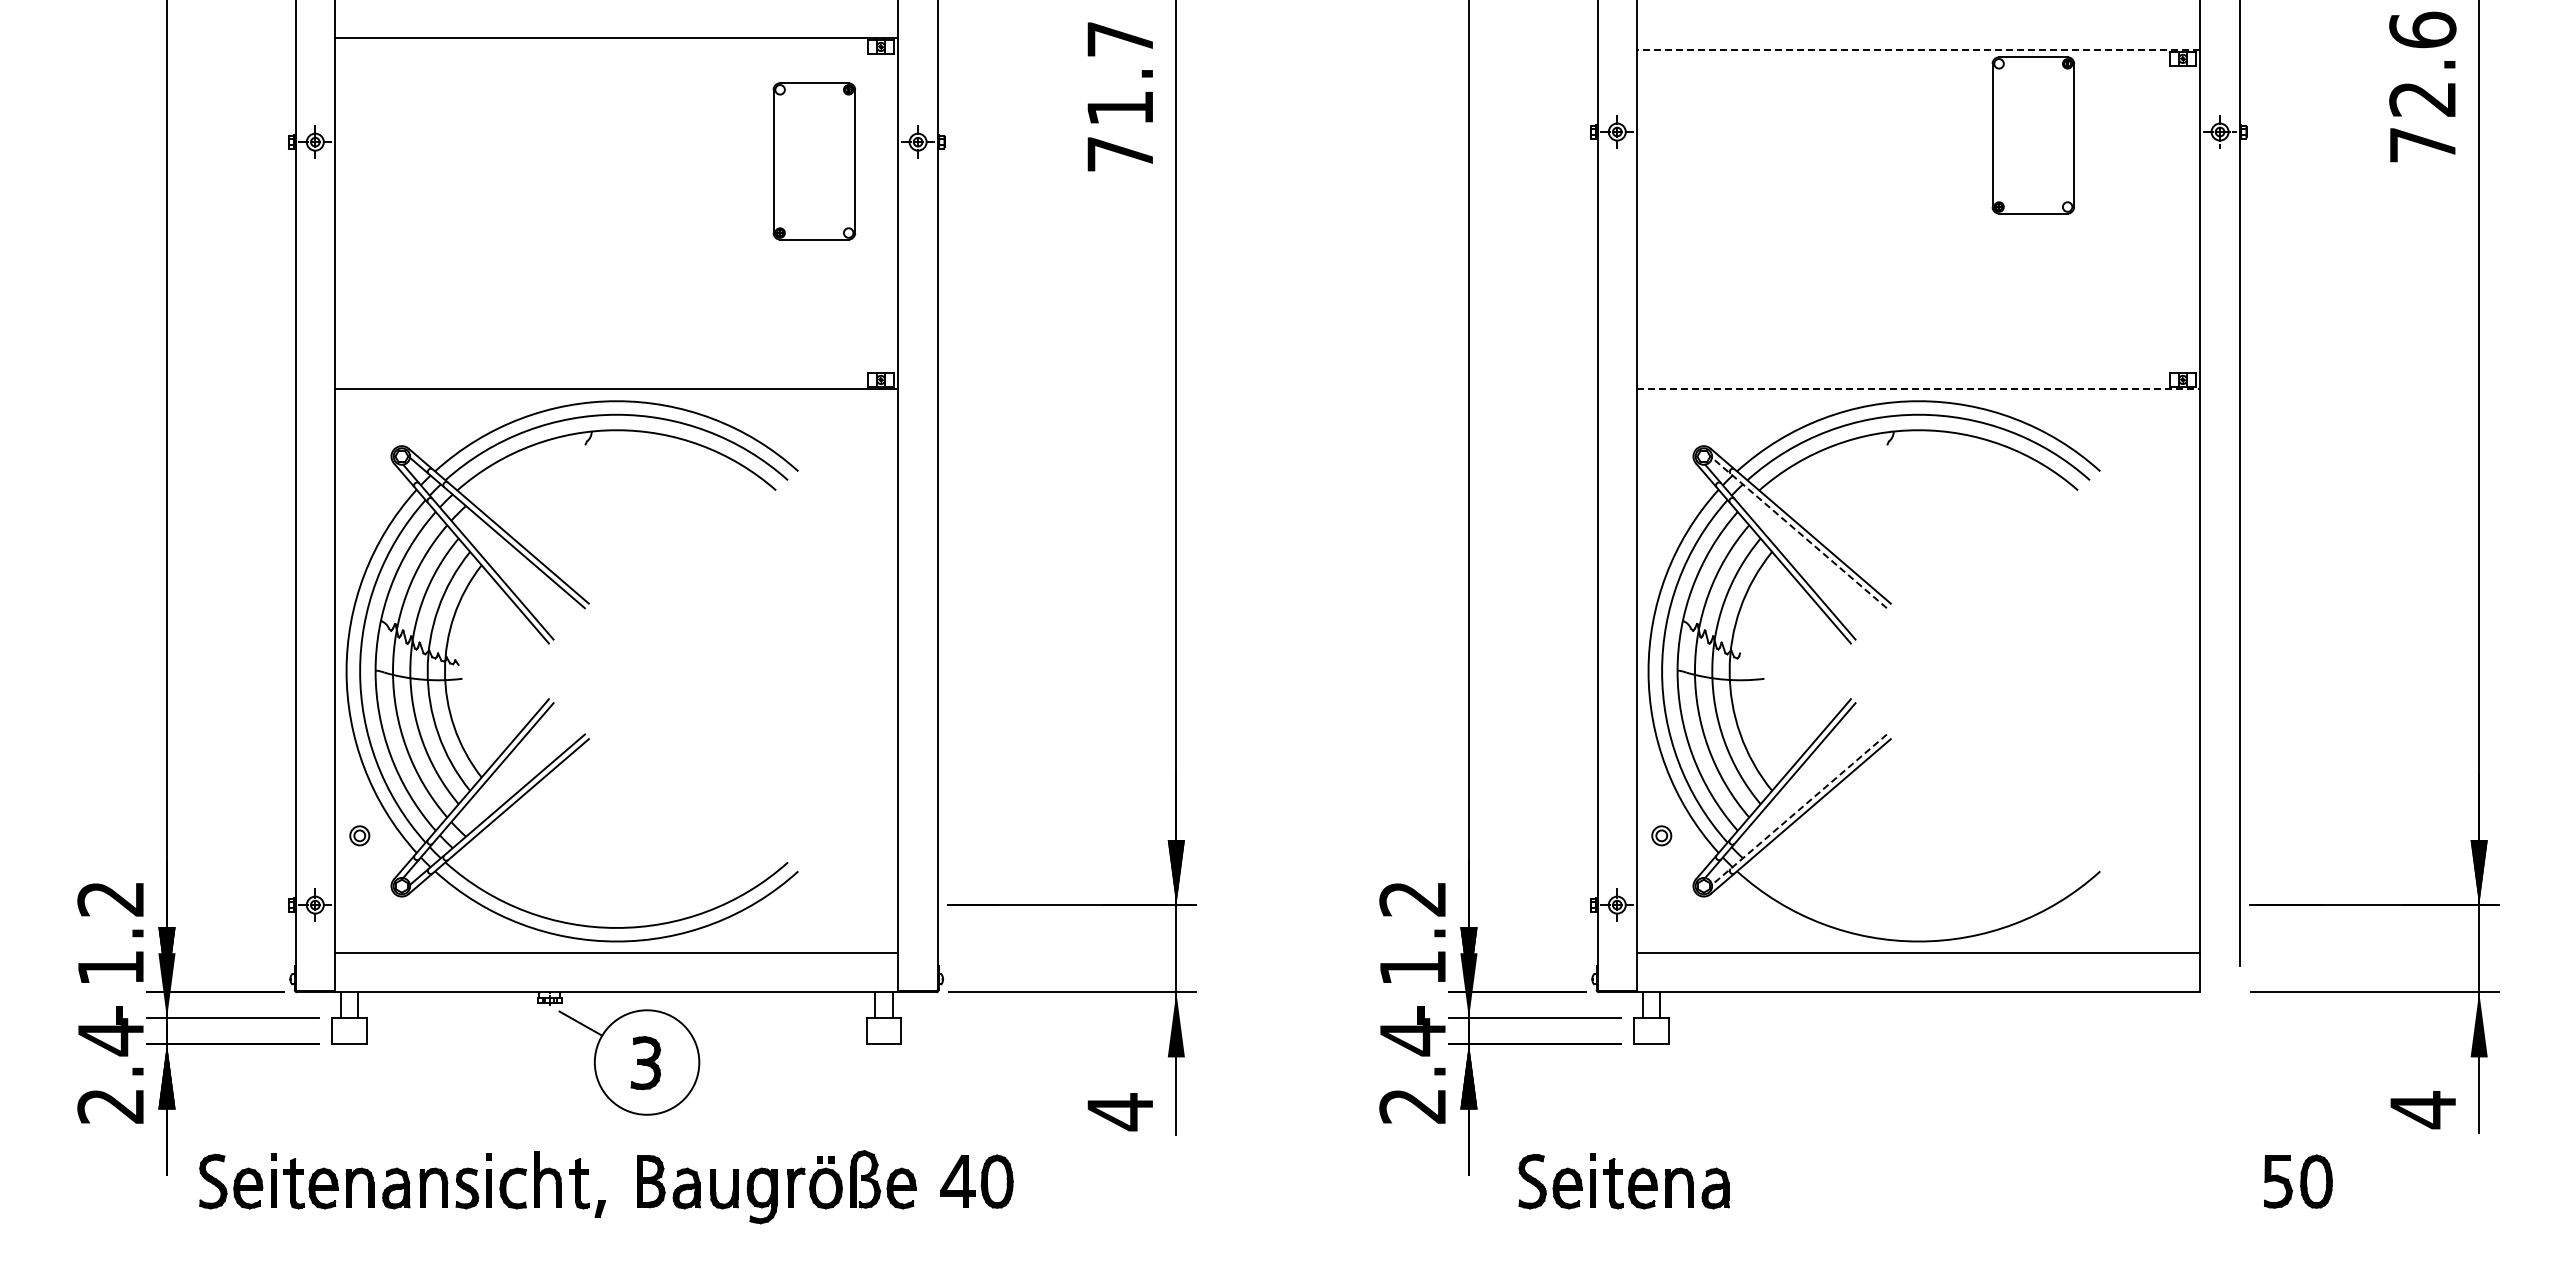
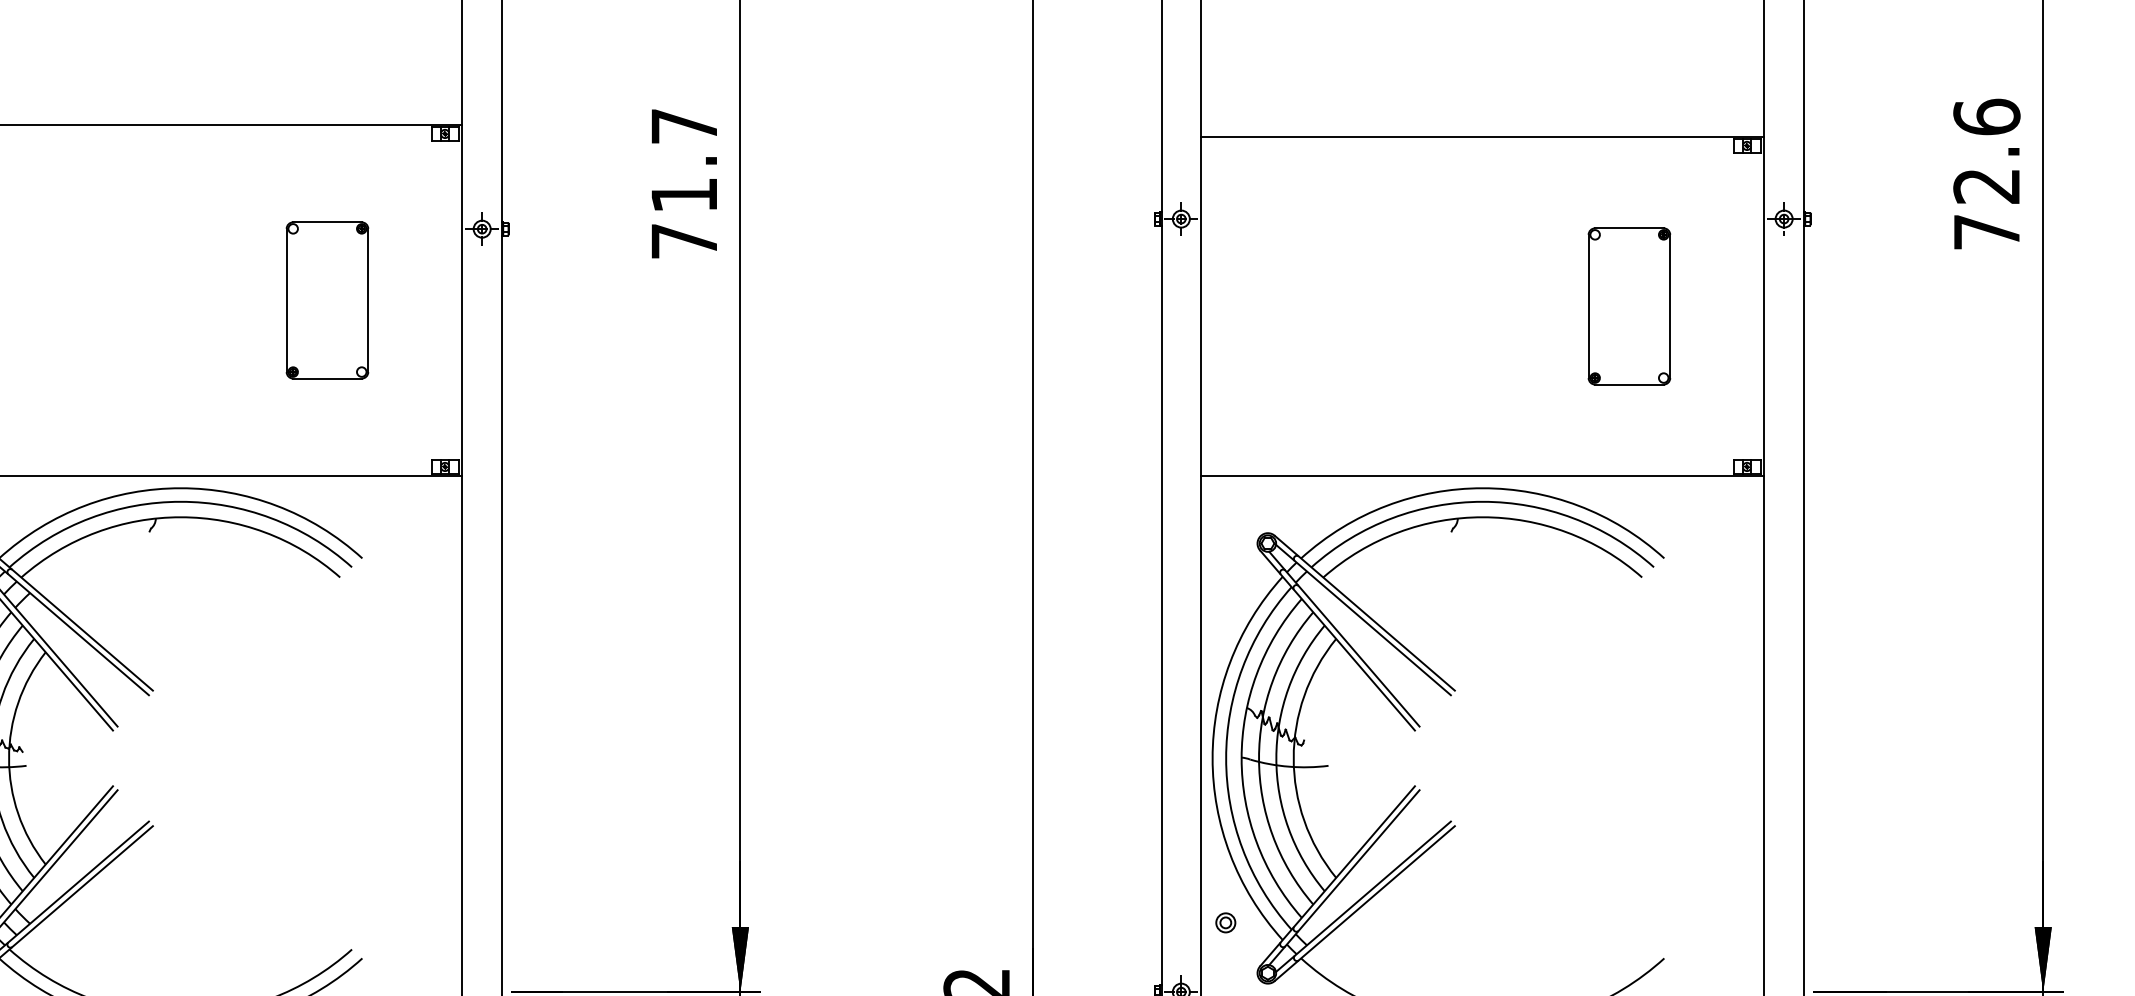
line: (1918, 49) -> (1482, 136), dashed -> solid
part: (2032, 135) -> (1628, 306), moved
part: (814, 161) -> (327, 300), moved
line: (1918, 389) -> (1482, 476), dashed -> solid
line: (1799, 532) -> (1363, 619), dashed -> solid
line: (1799, 810) -> (1363, 897), dashed -> solid

